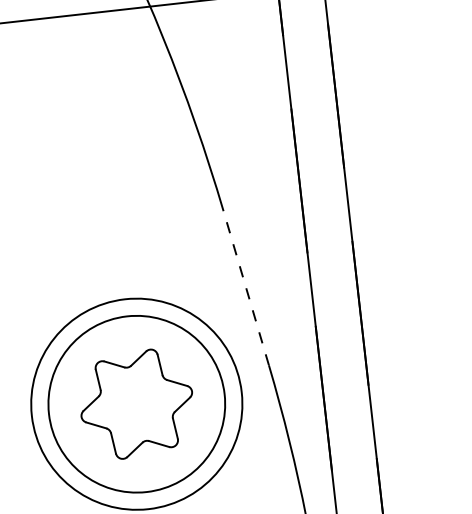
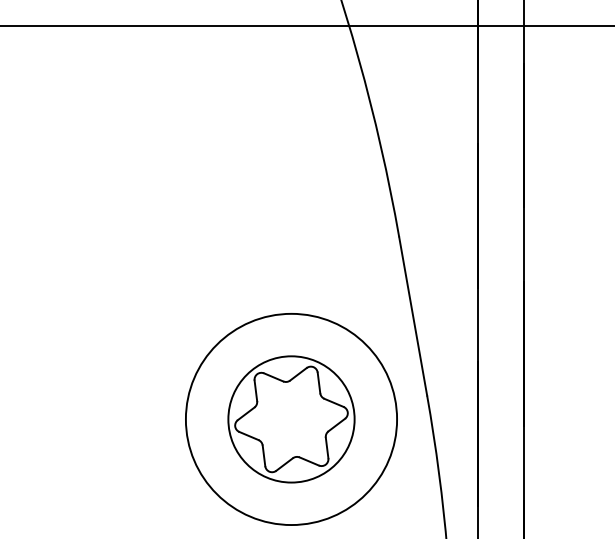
line: (246, 287) -> (413, 315), dashed -> solid
circle: (136, 404) -> (291, 419), size x0.71

